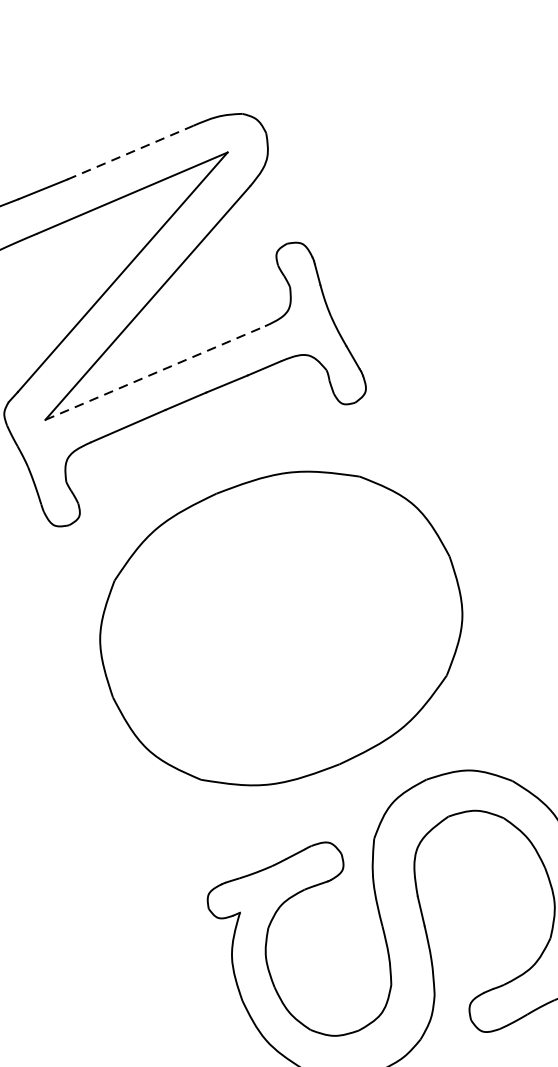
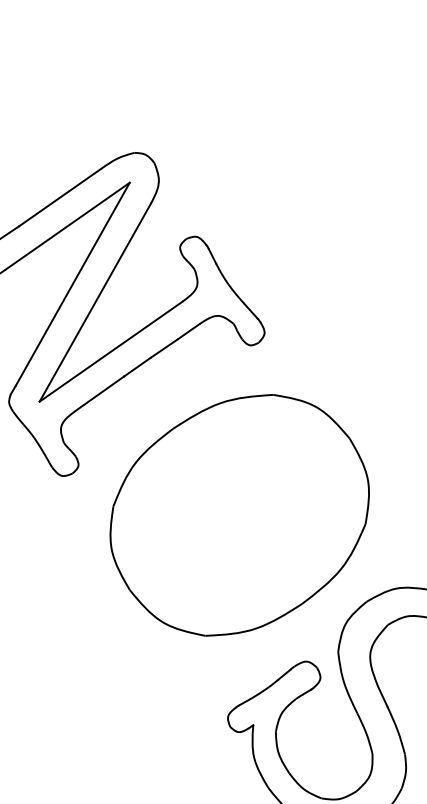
line: (130, 152) -> (60, 197), dashed -> solid
line: (155, 373) -> (111, 351), dashed -> solid

